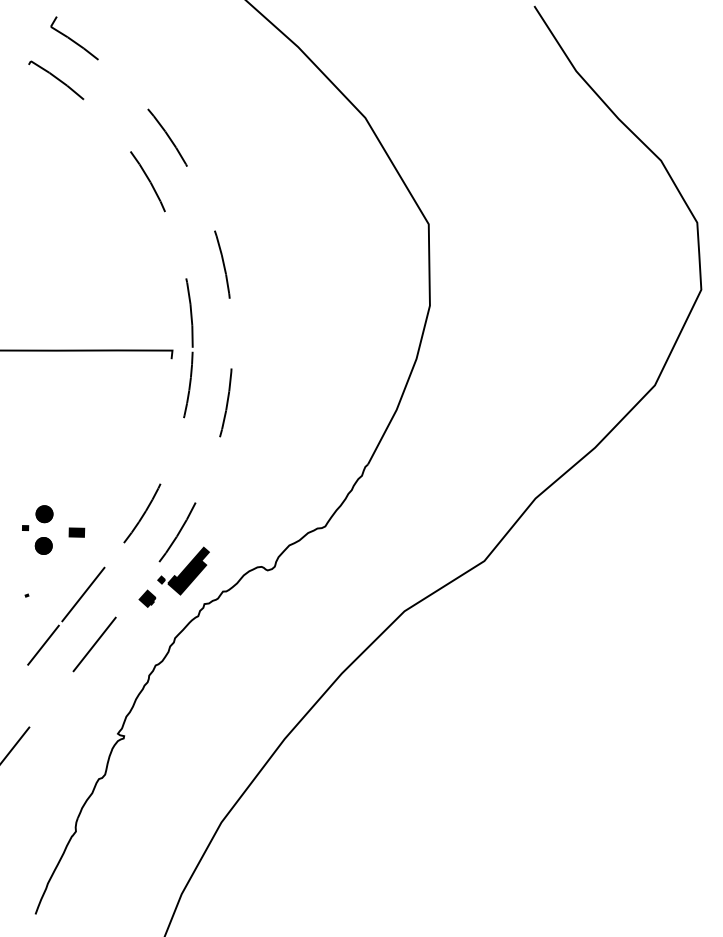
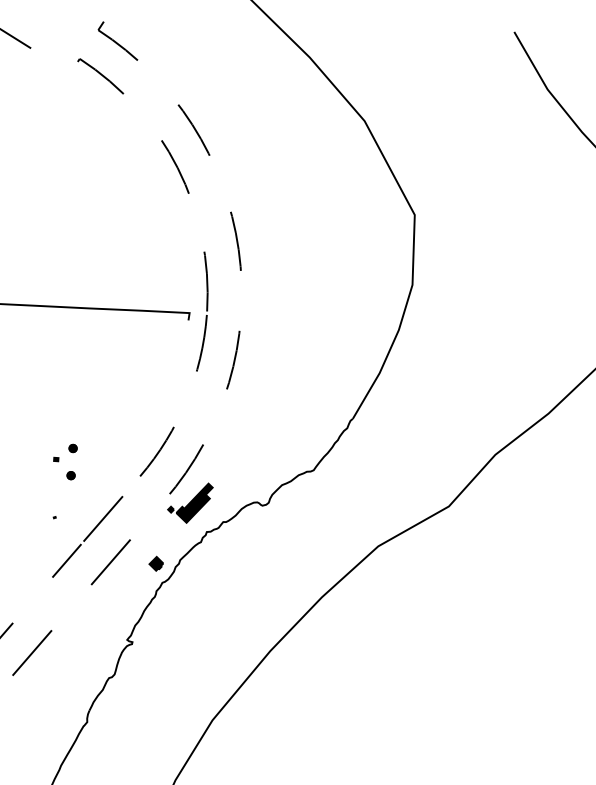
part: (44, 514) -> (73, 448), size x0.6
part: (76, 532) -> (99, 465), removed
part: (43, 545) -> (70, 475), size x0.6
part: (147, 598) -> (156, 563), moved

